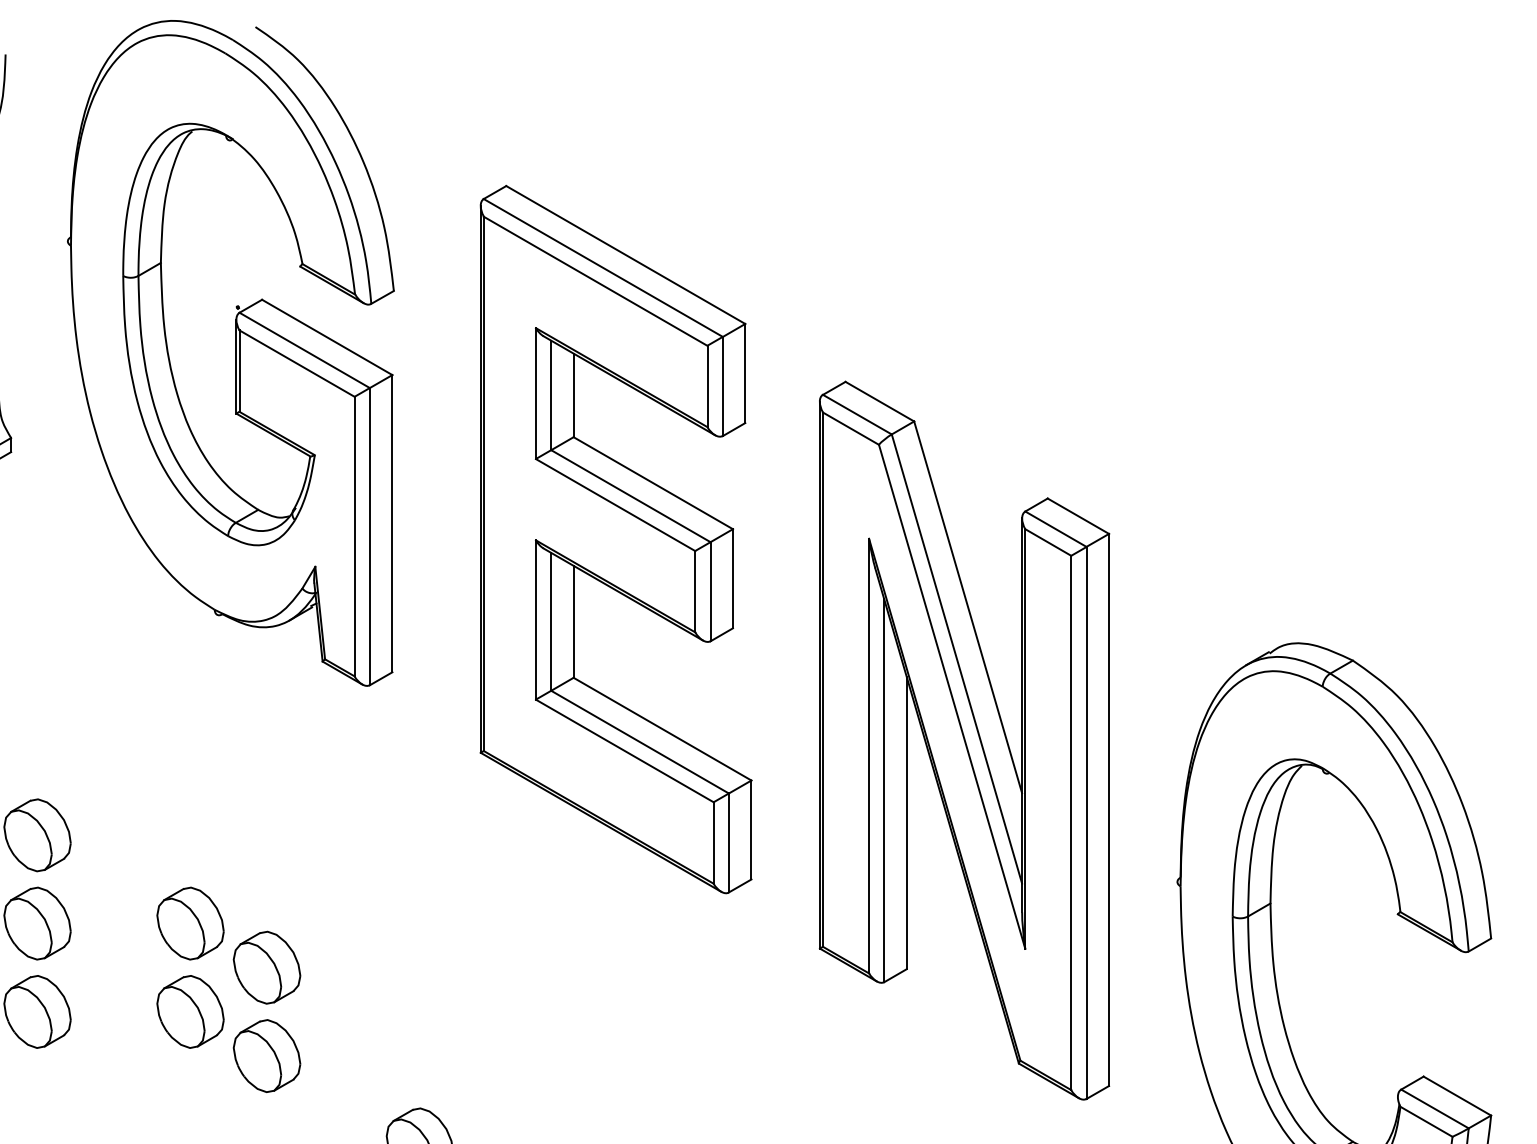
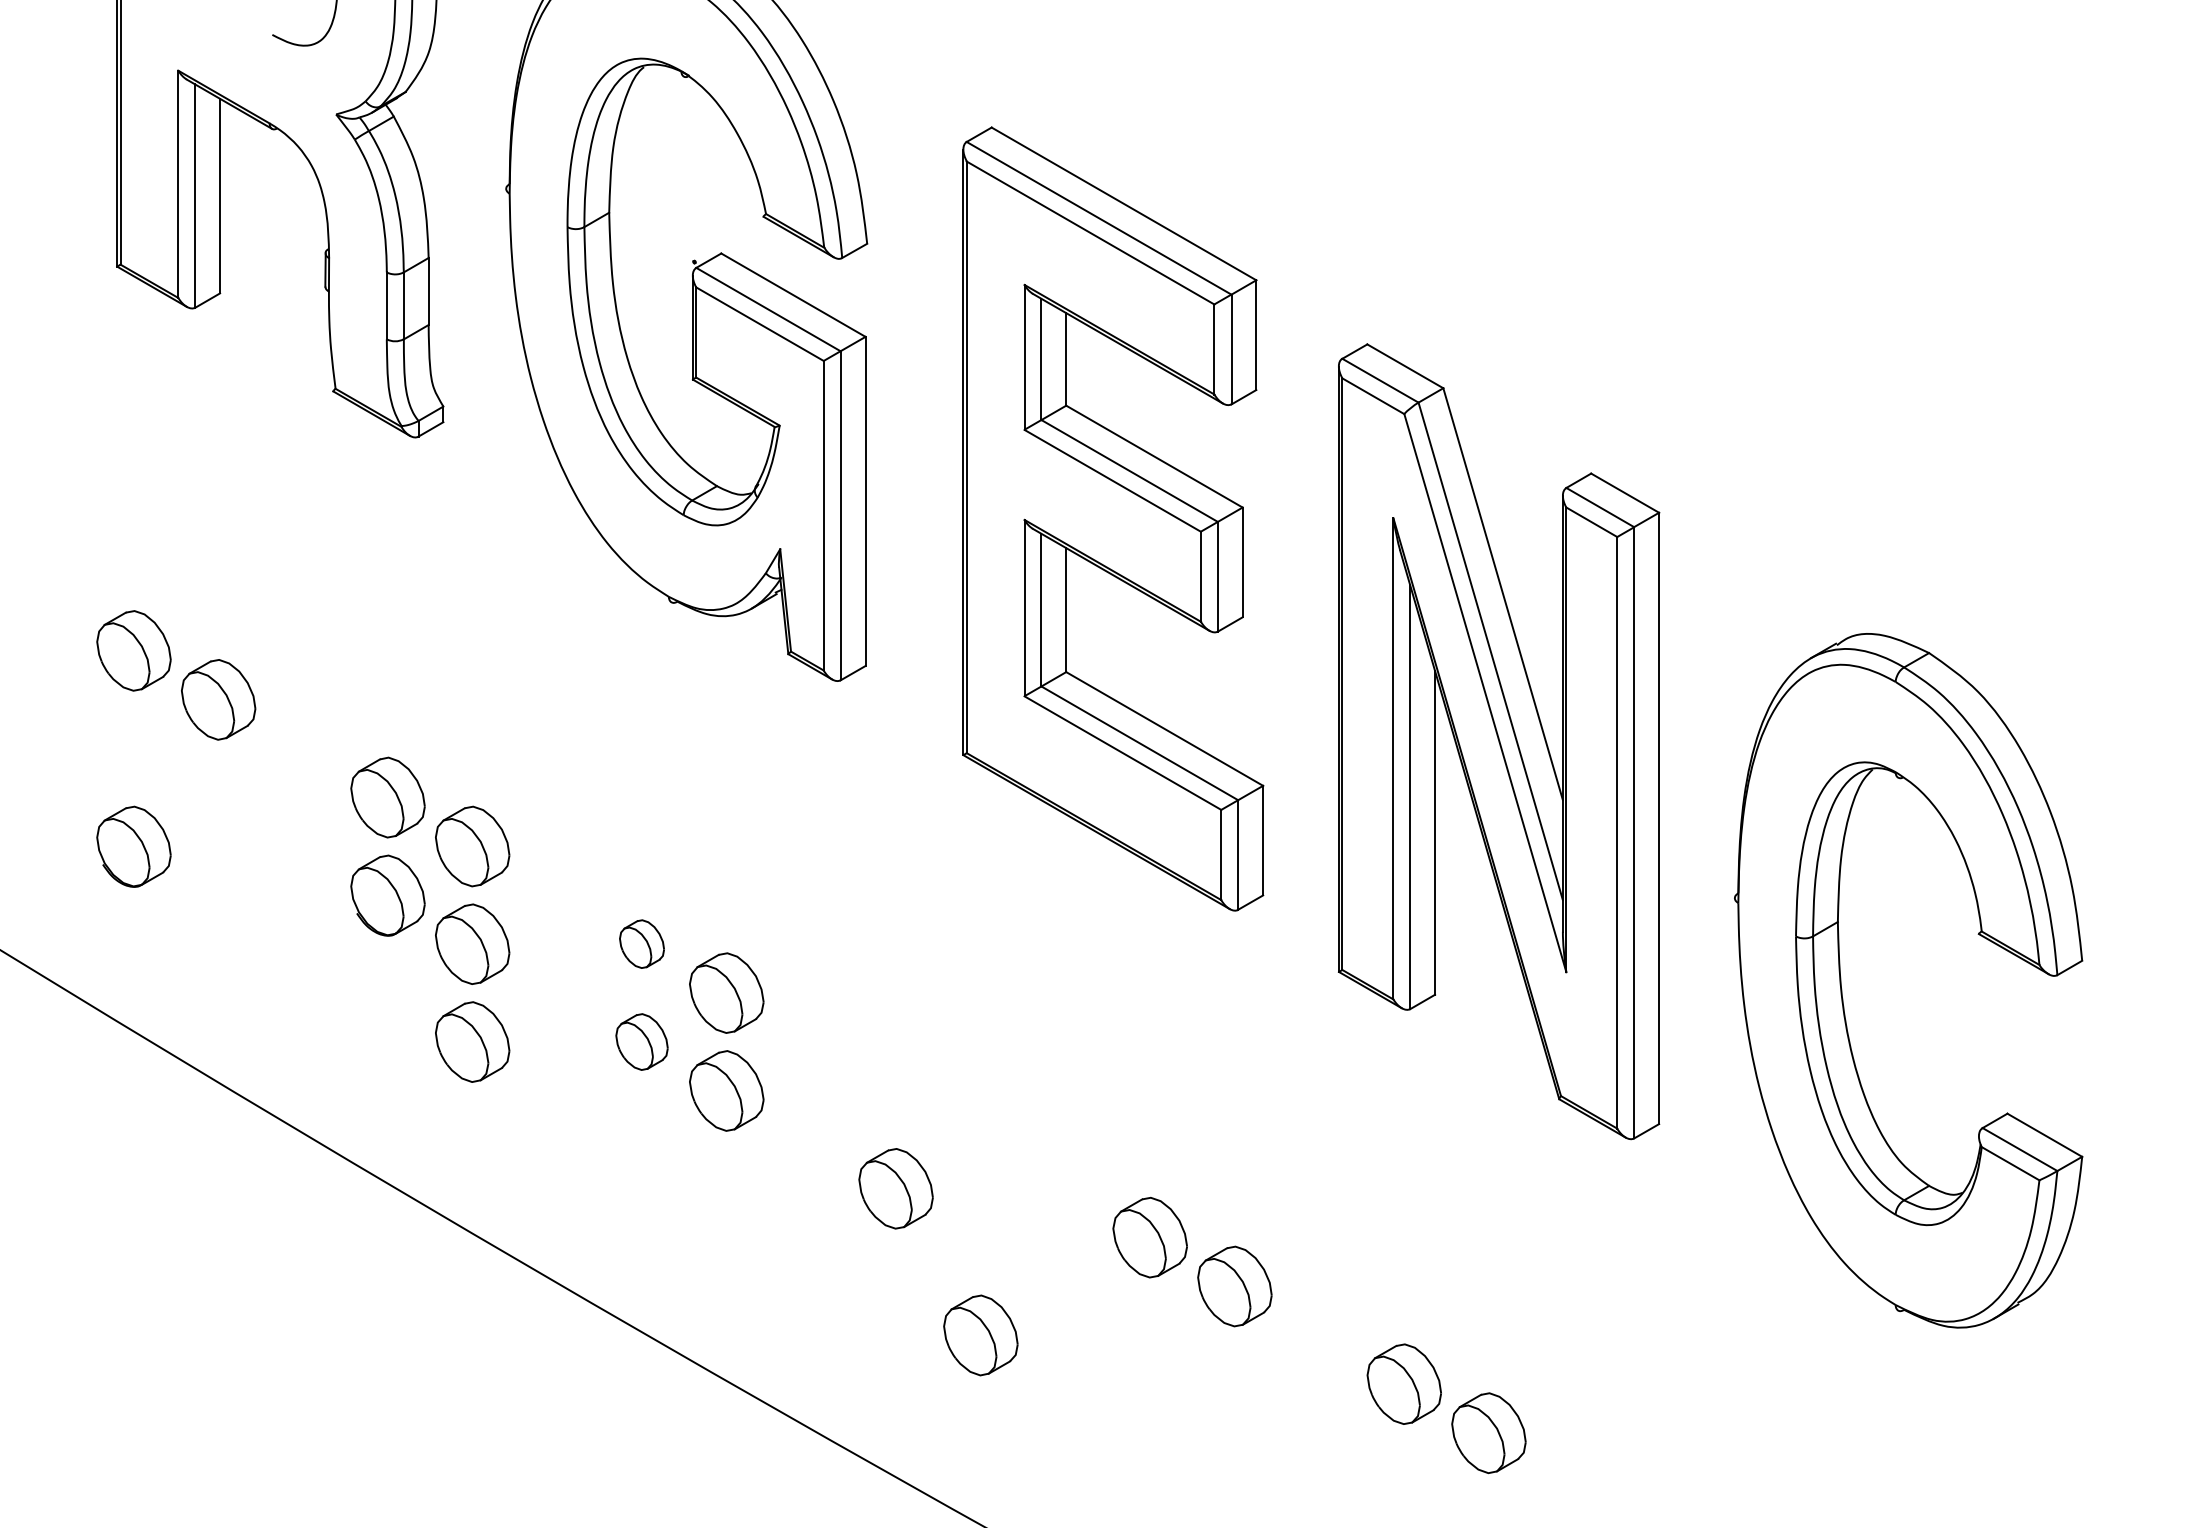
part: (190, 922) -> (641, 943), size x0.6
part: (190, 1011) -> (641, 1041), size x0.7

